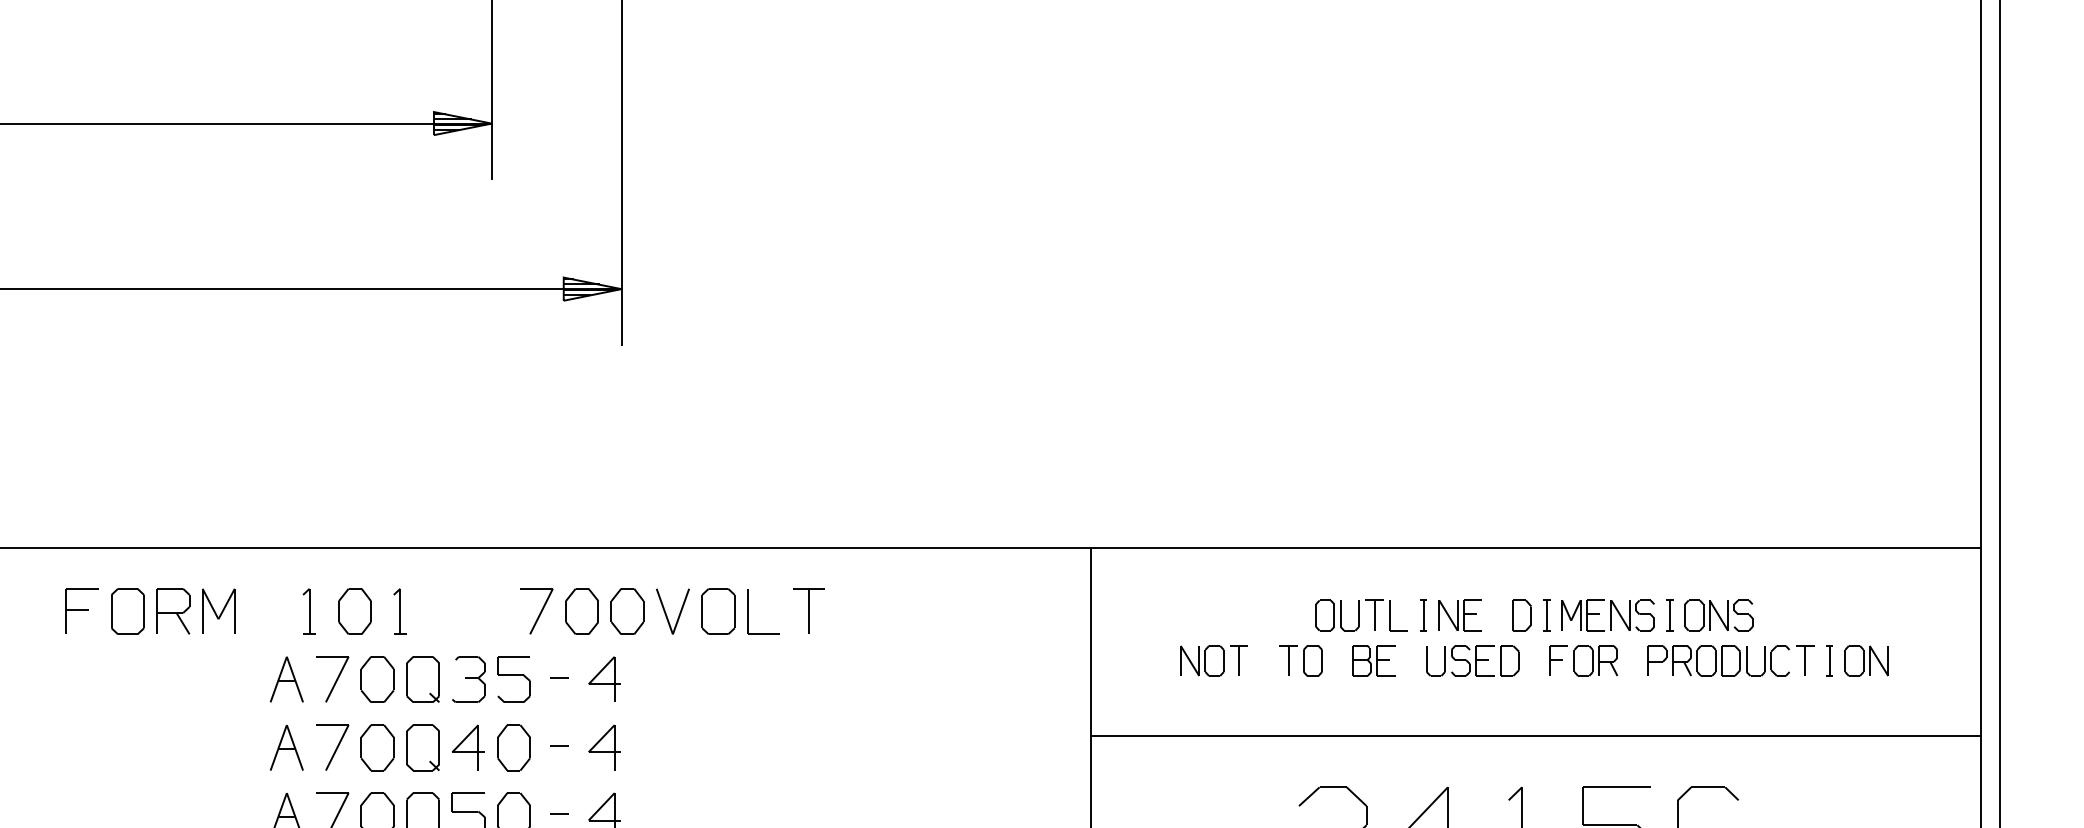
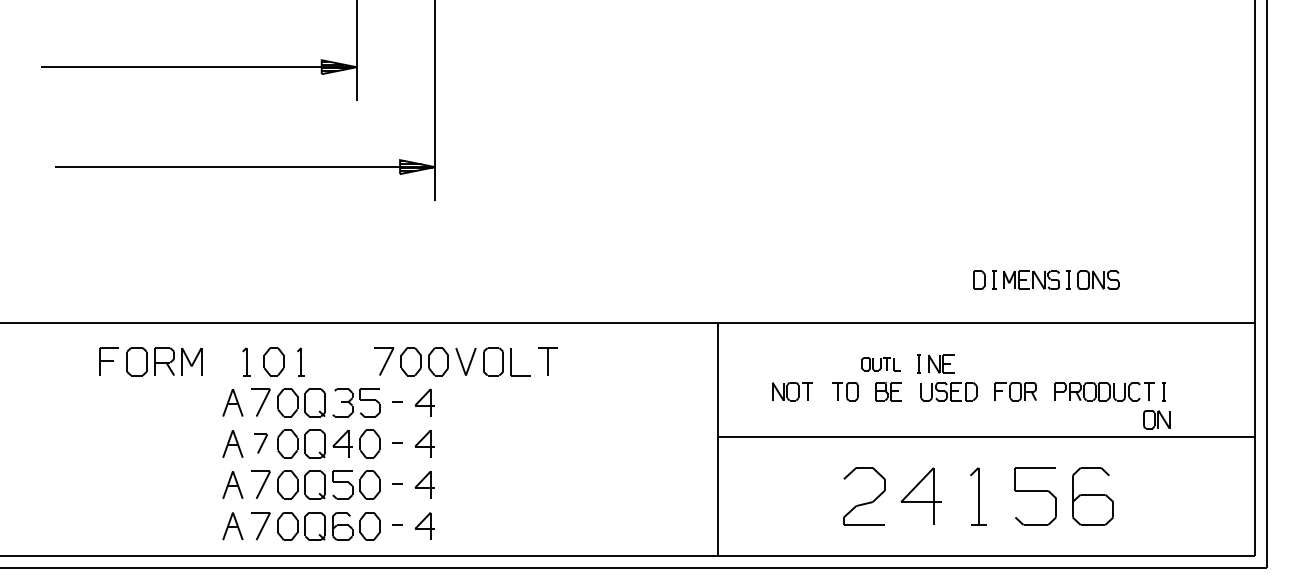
part: (1361, 614) -> (881, 363), size x0.7
part: (1632, 614) -> (1046, 279), moved
part: (1866, 660) -> (1156, 419), moved
part: (332, 746) -> (260, 443), size x0.7

